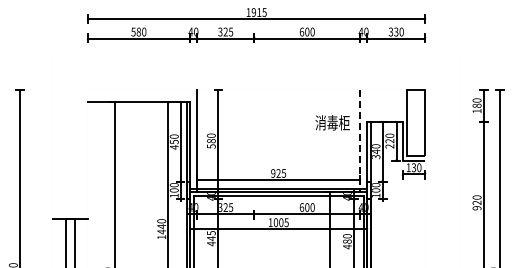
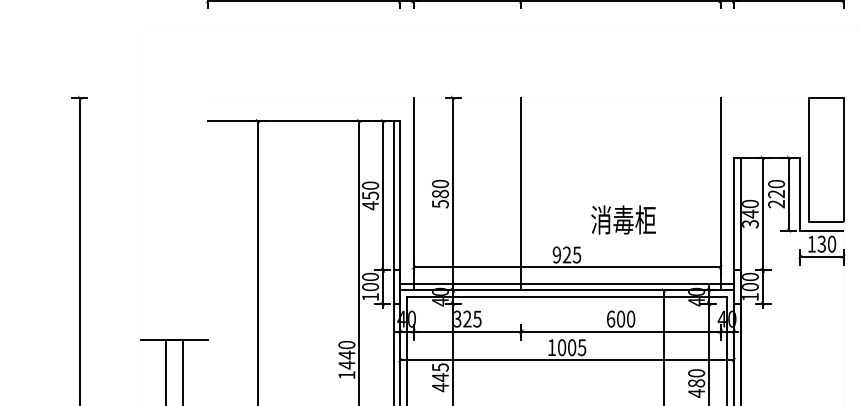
text: (332, 122) -> (623, 219), moved
line: (254, 140) -> (521, 192), added
line: (360, 141) -> (721, 194), dashed -> solid

